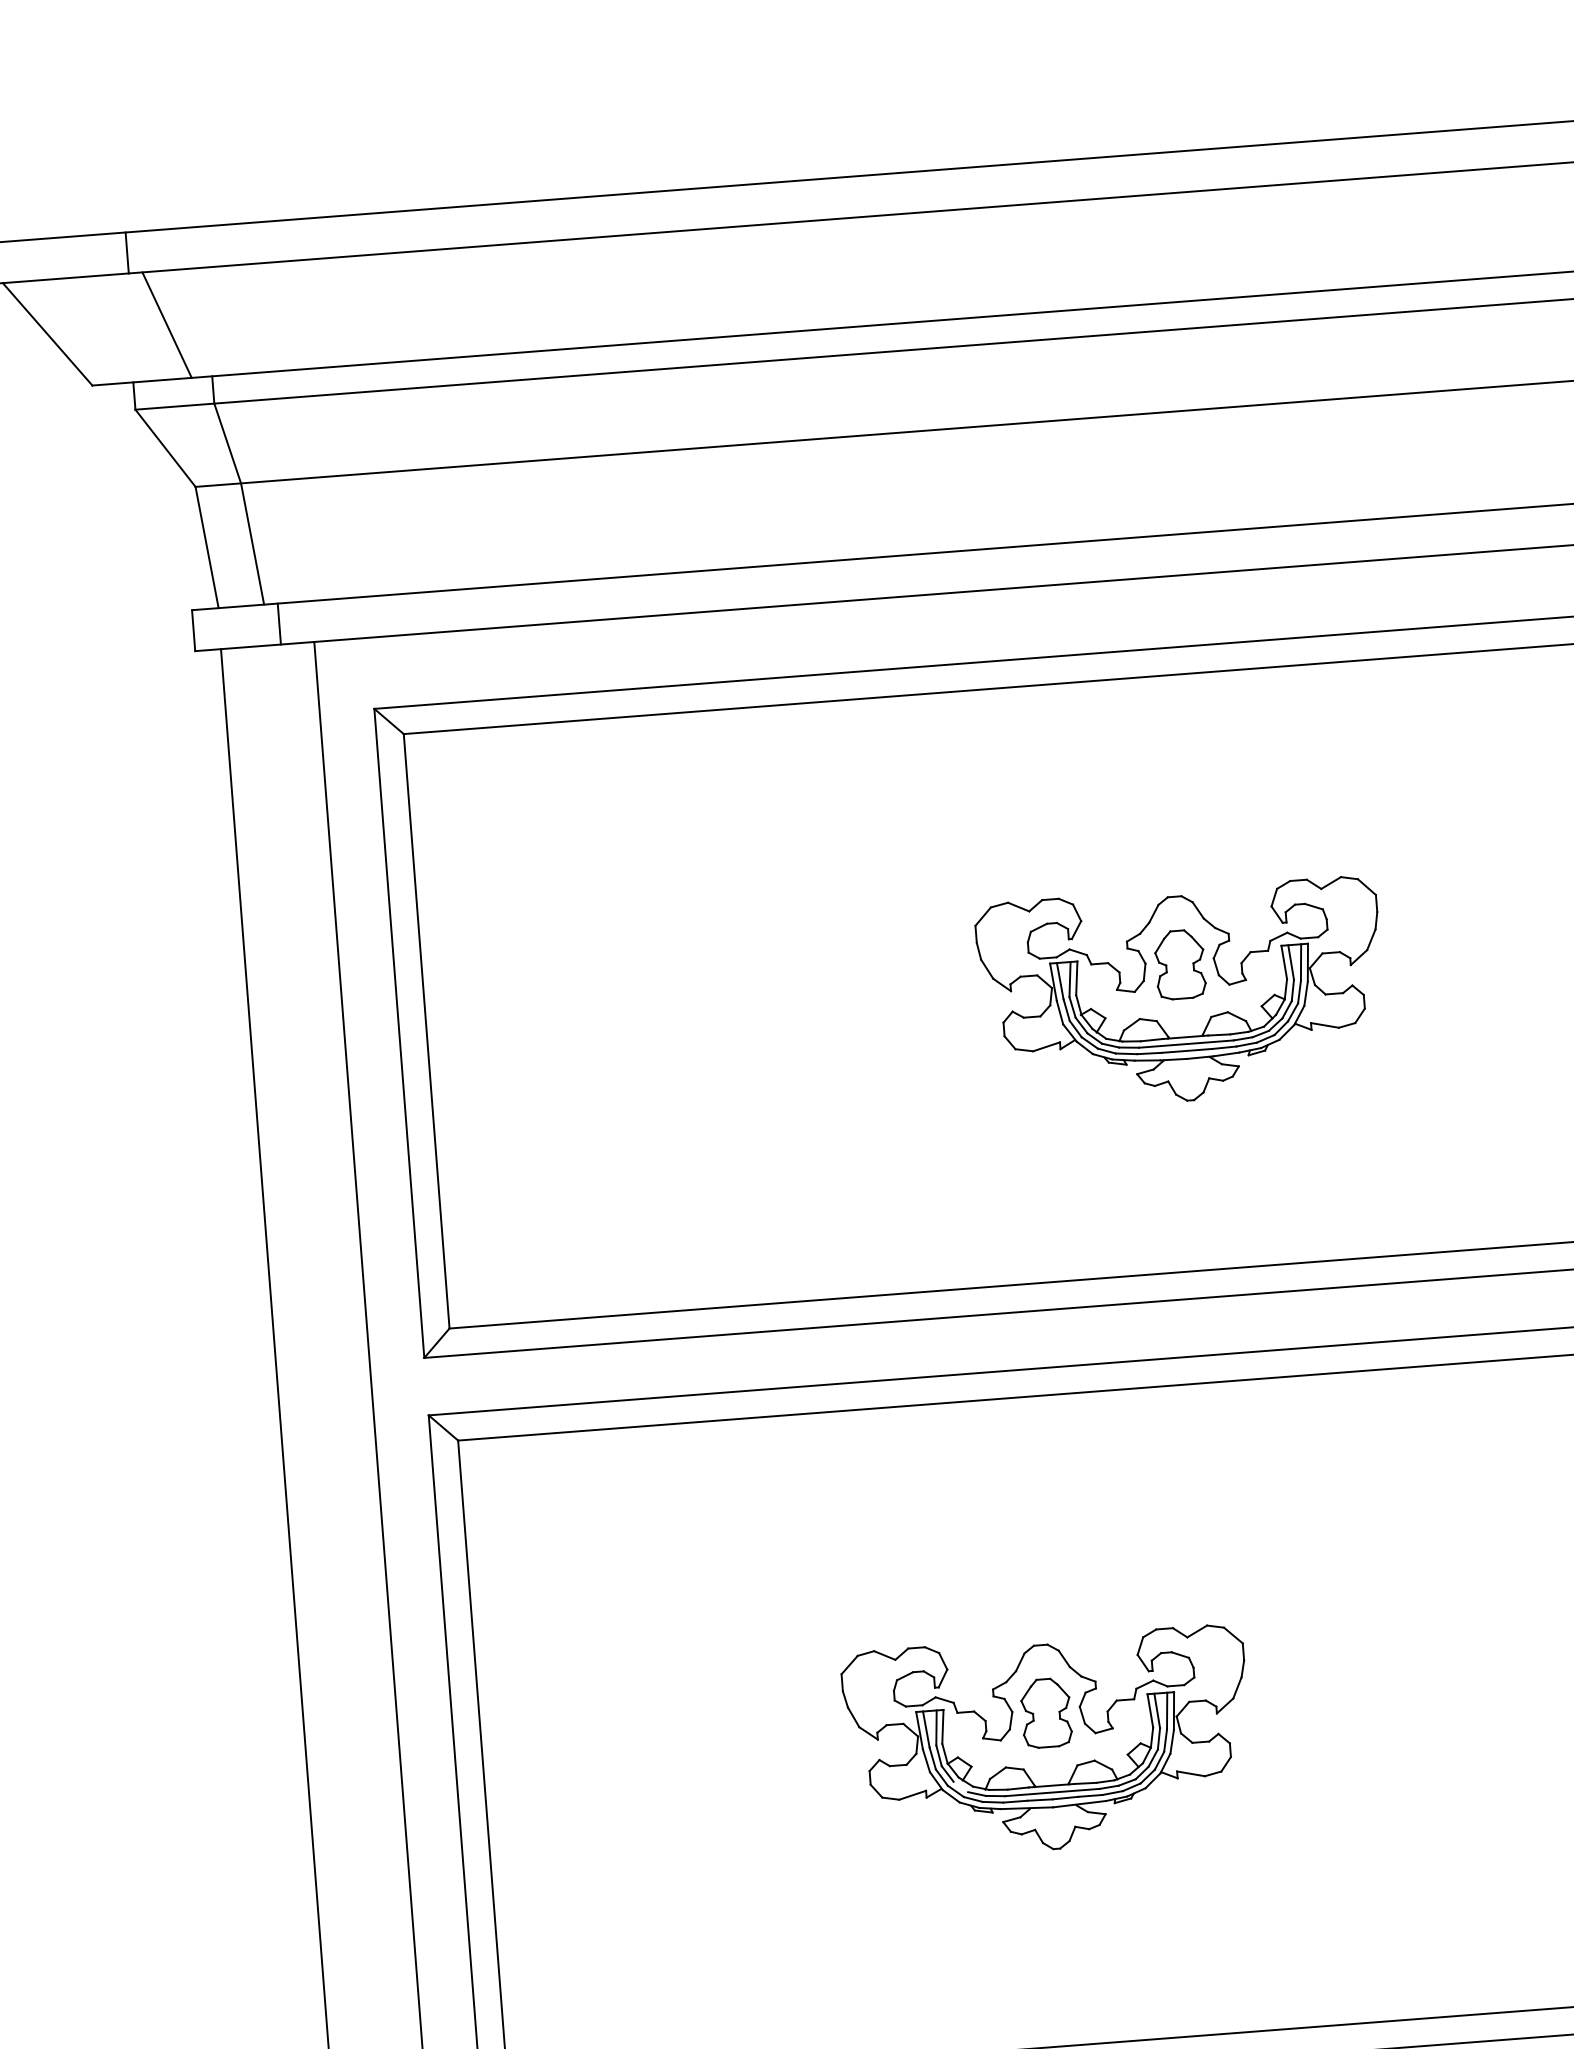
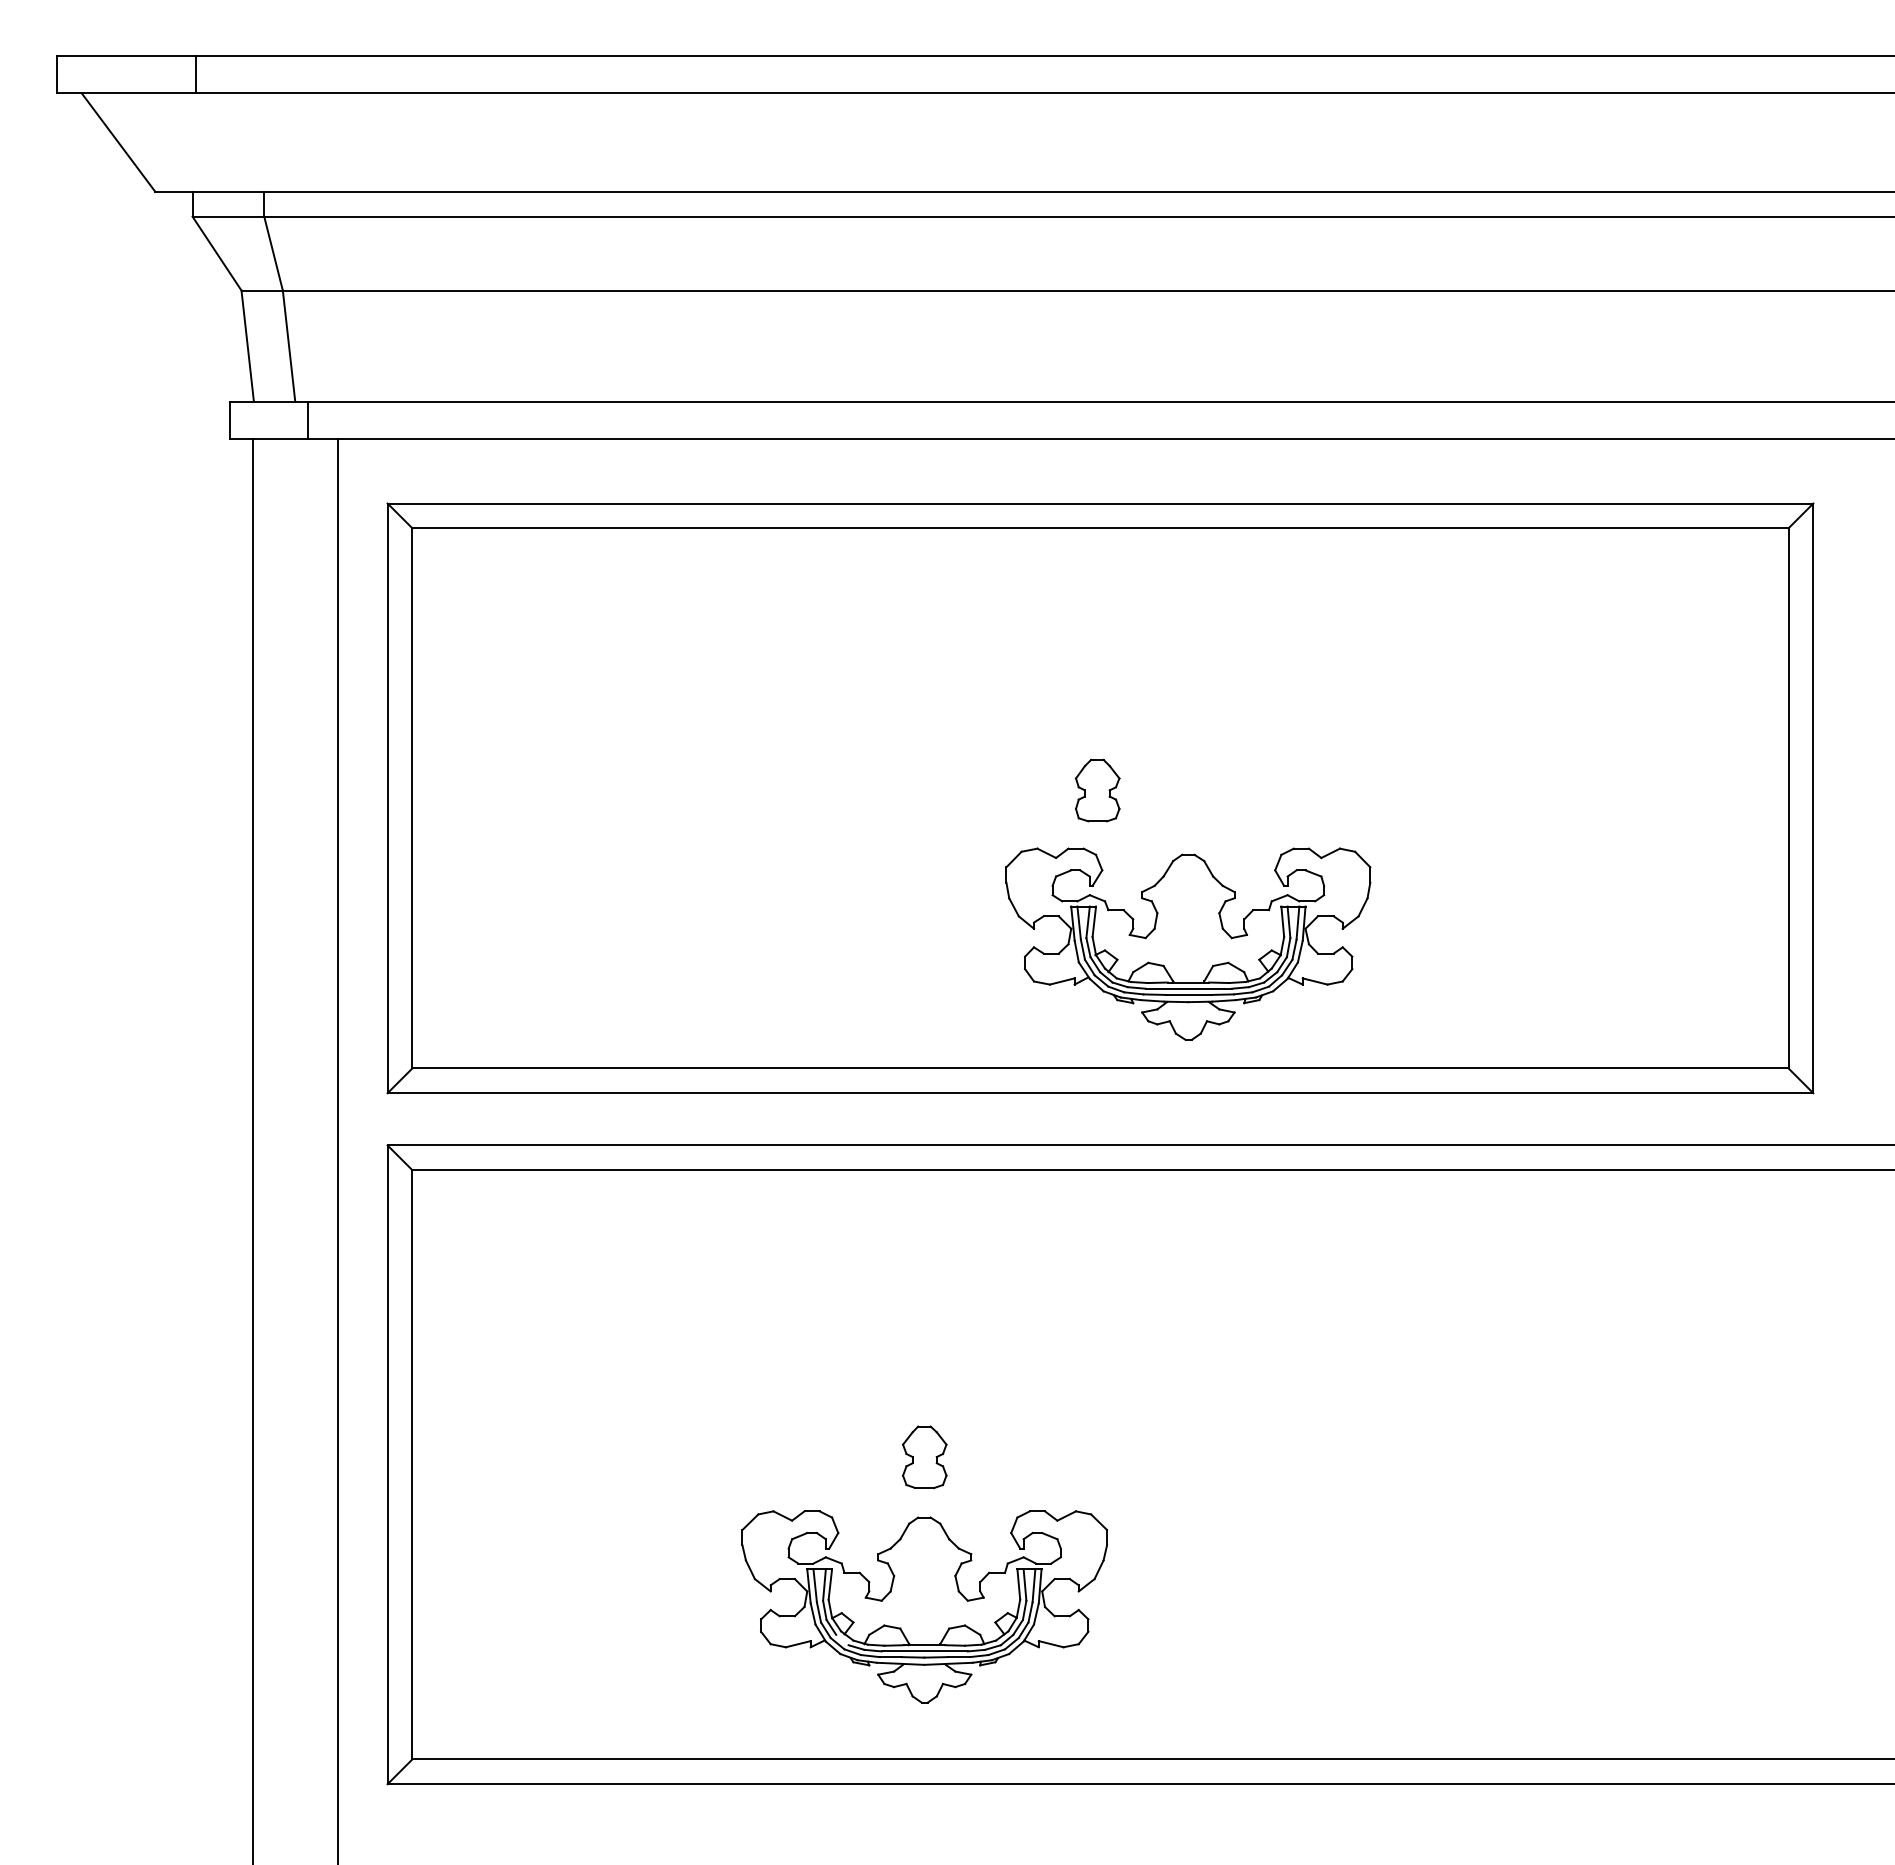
line: (166, 325) -> (226, 142), removed
part: (1182, 994) -> (1188, 943), moved
part: (1048, 1743) -> (924, 1606), moved

